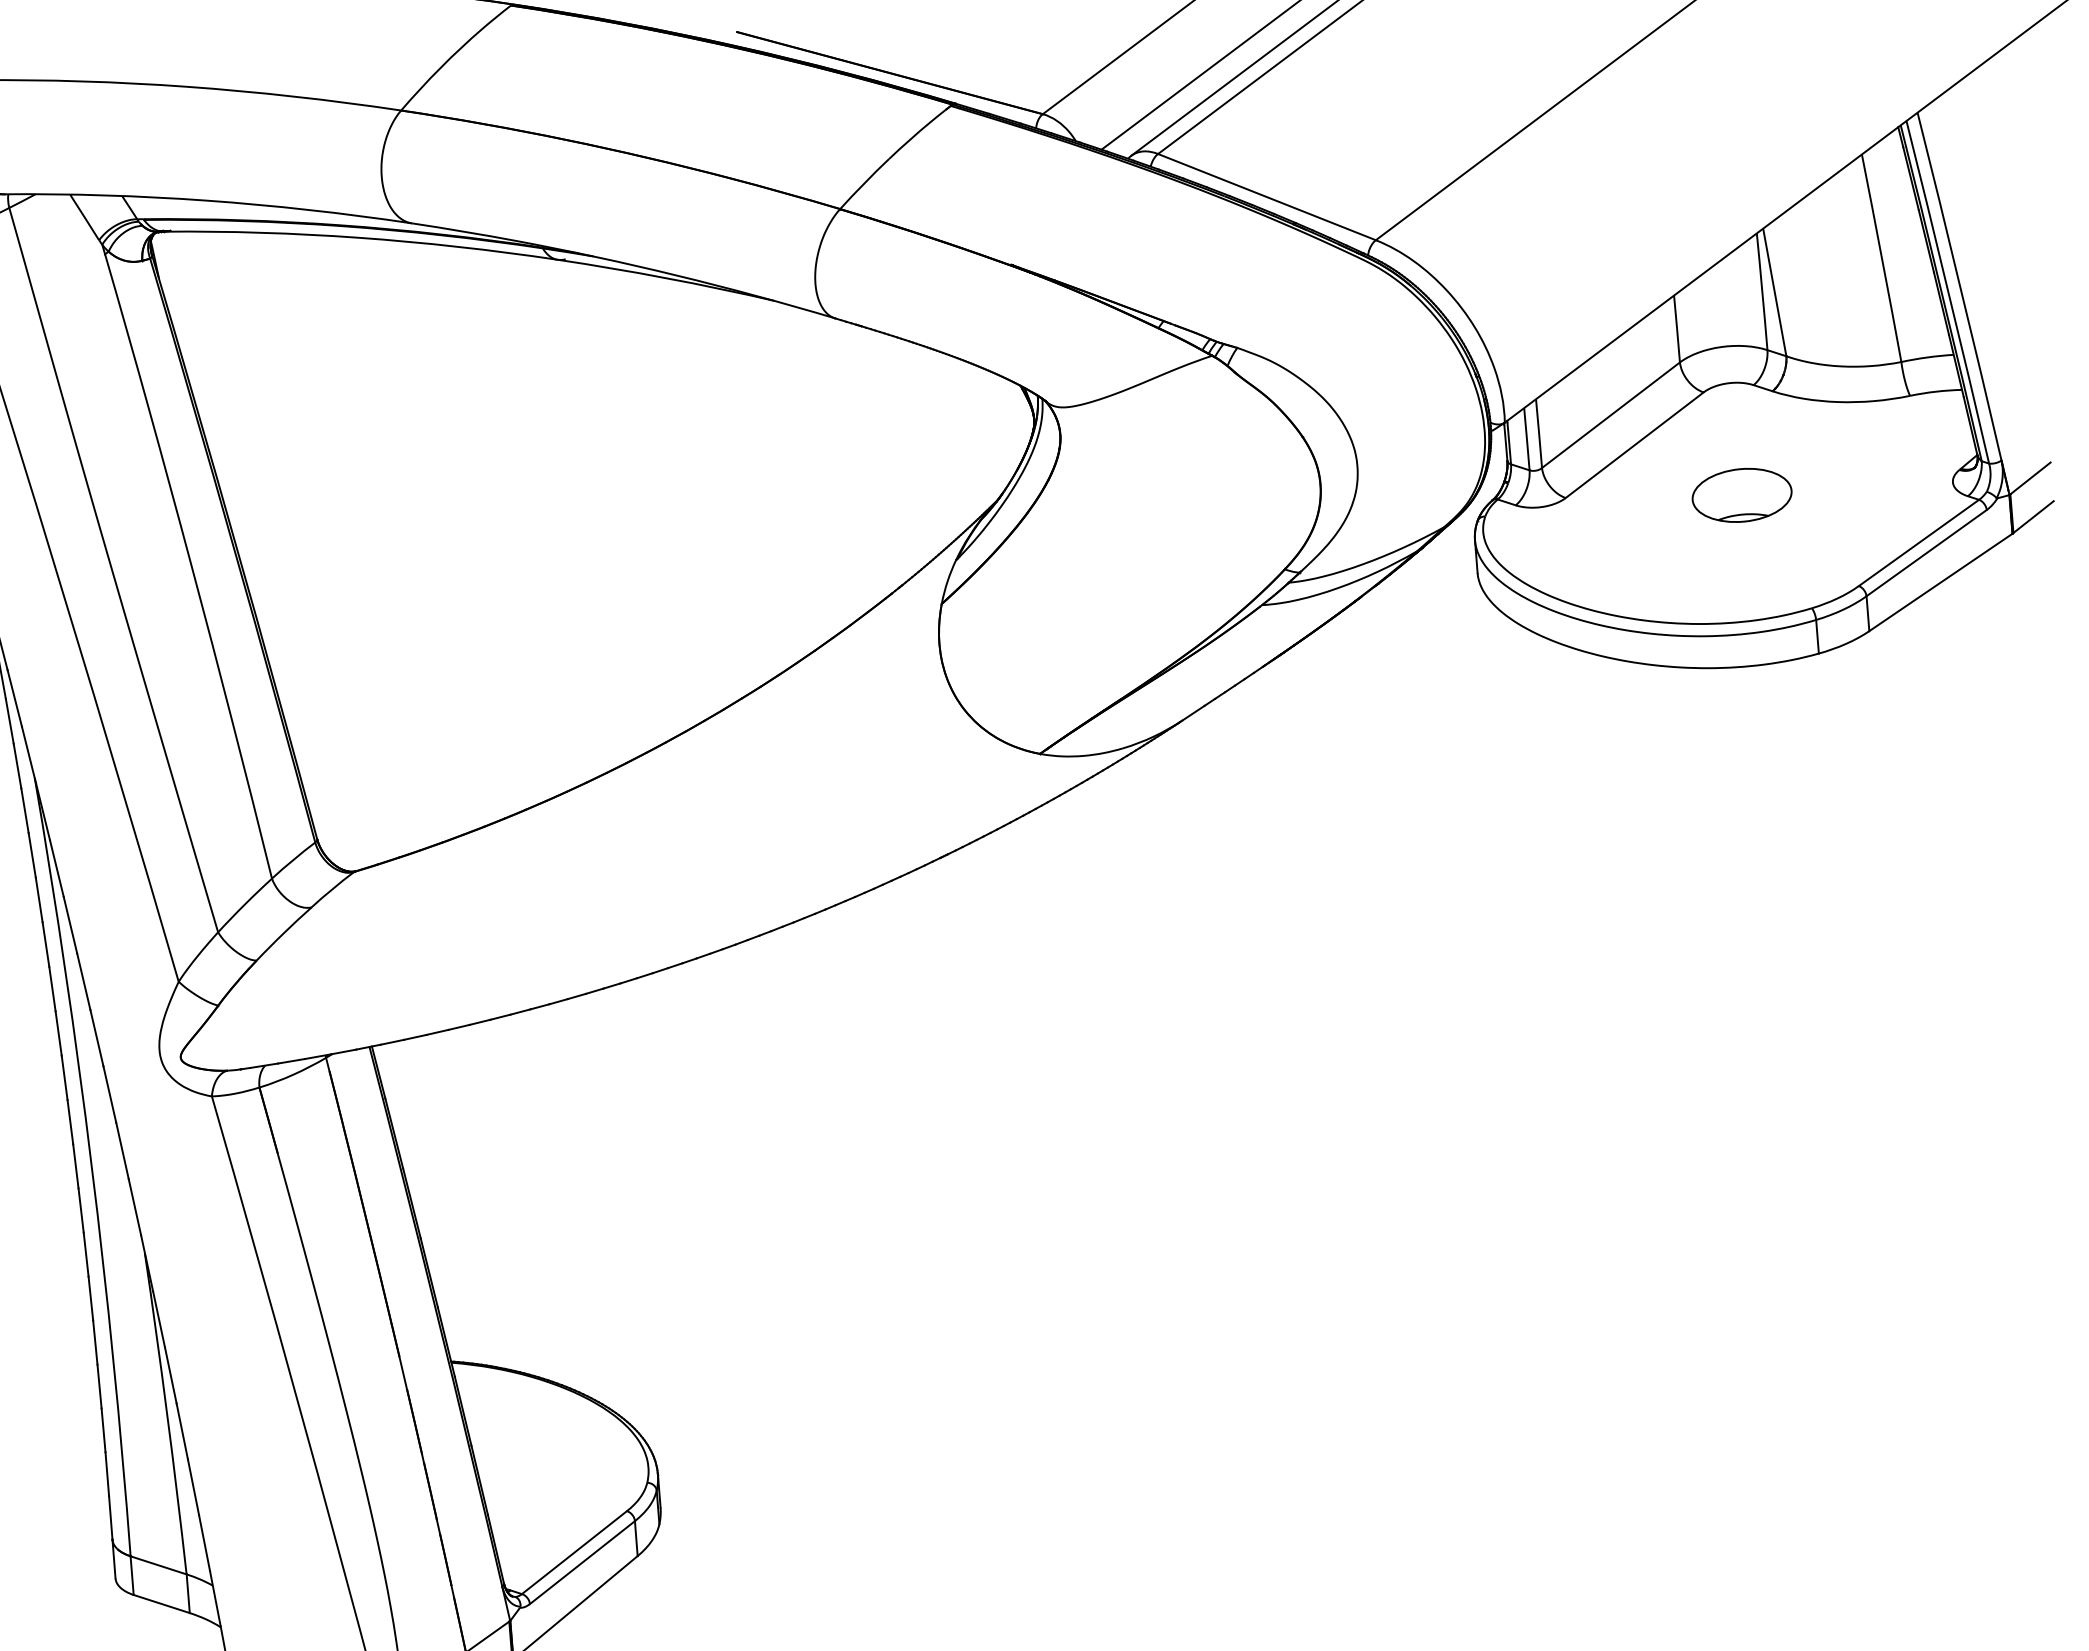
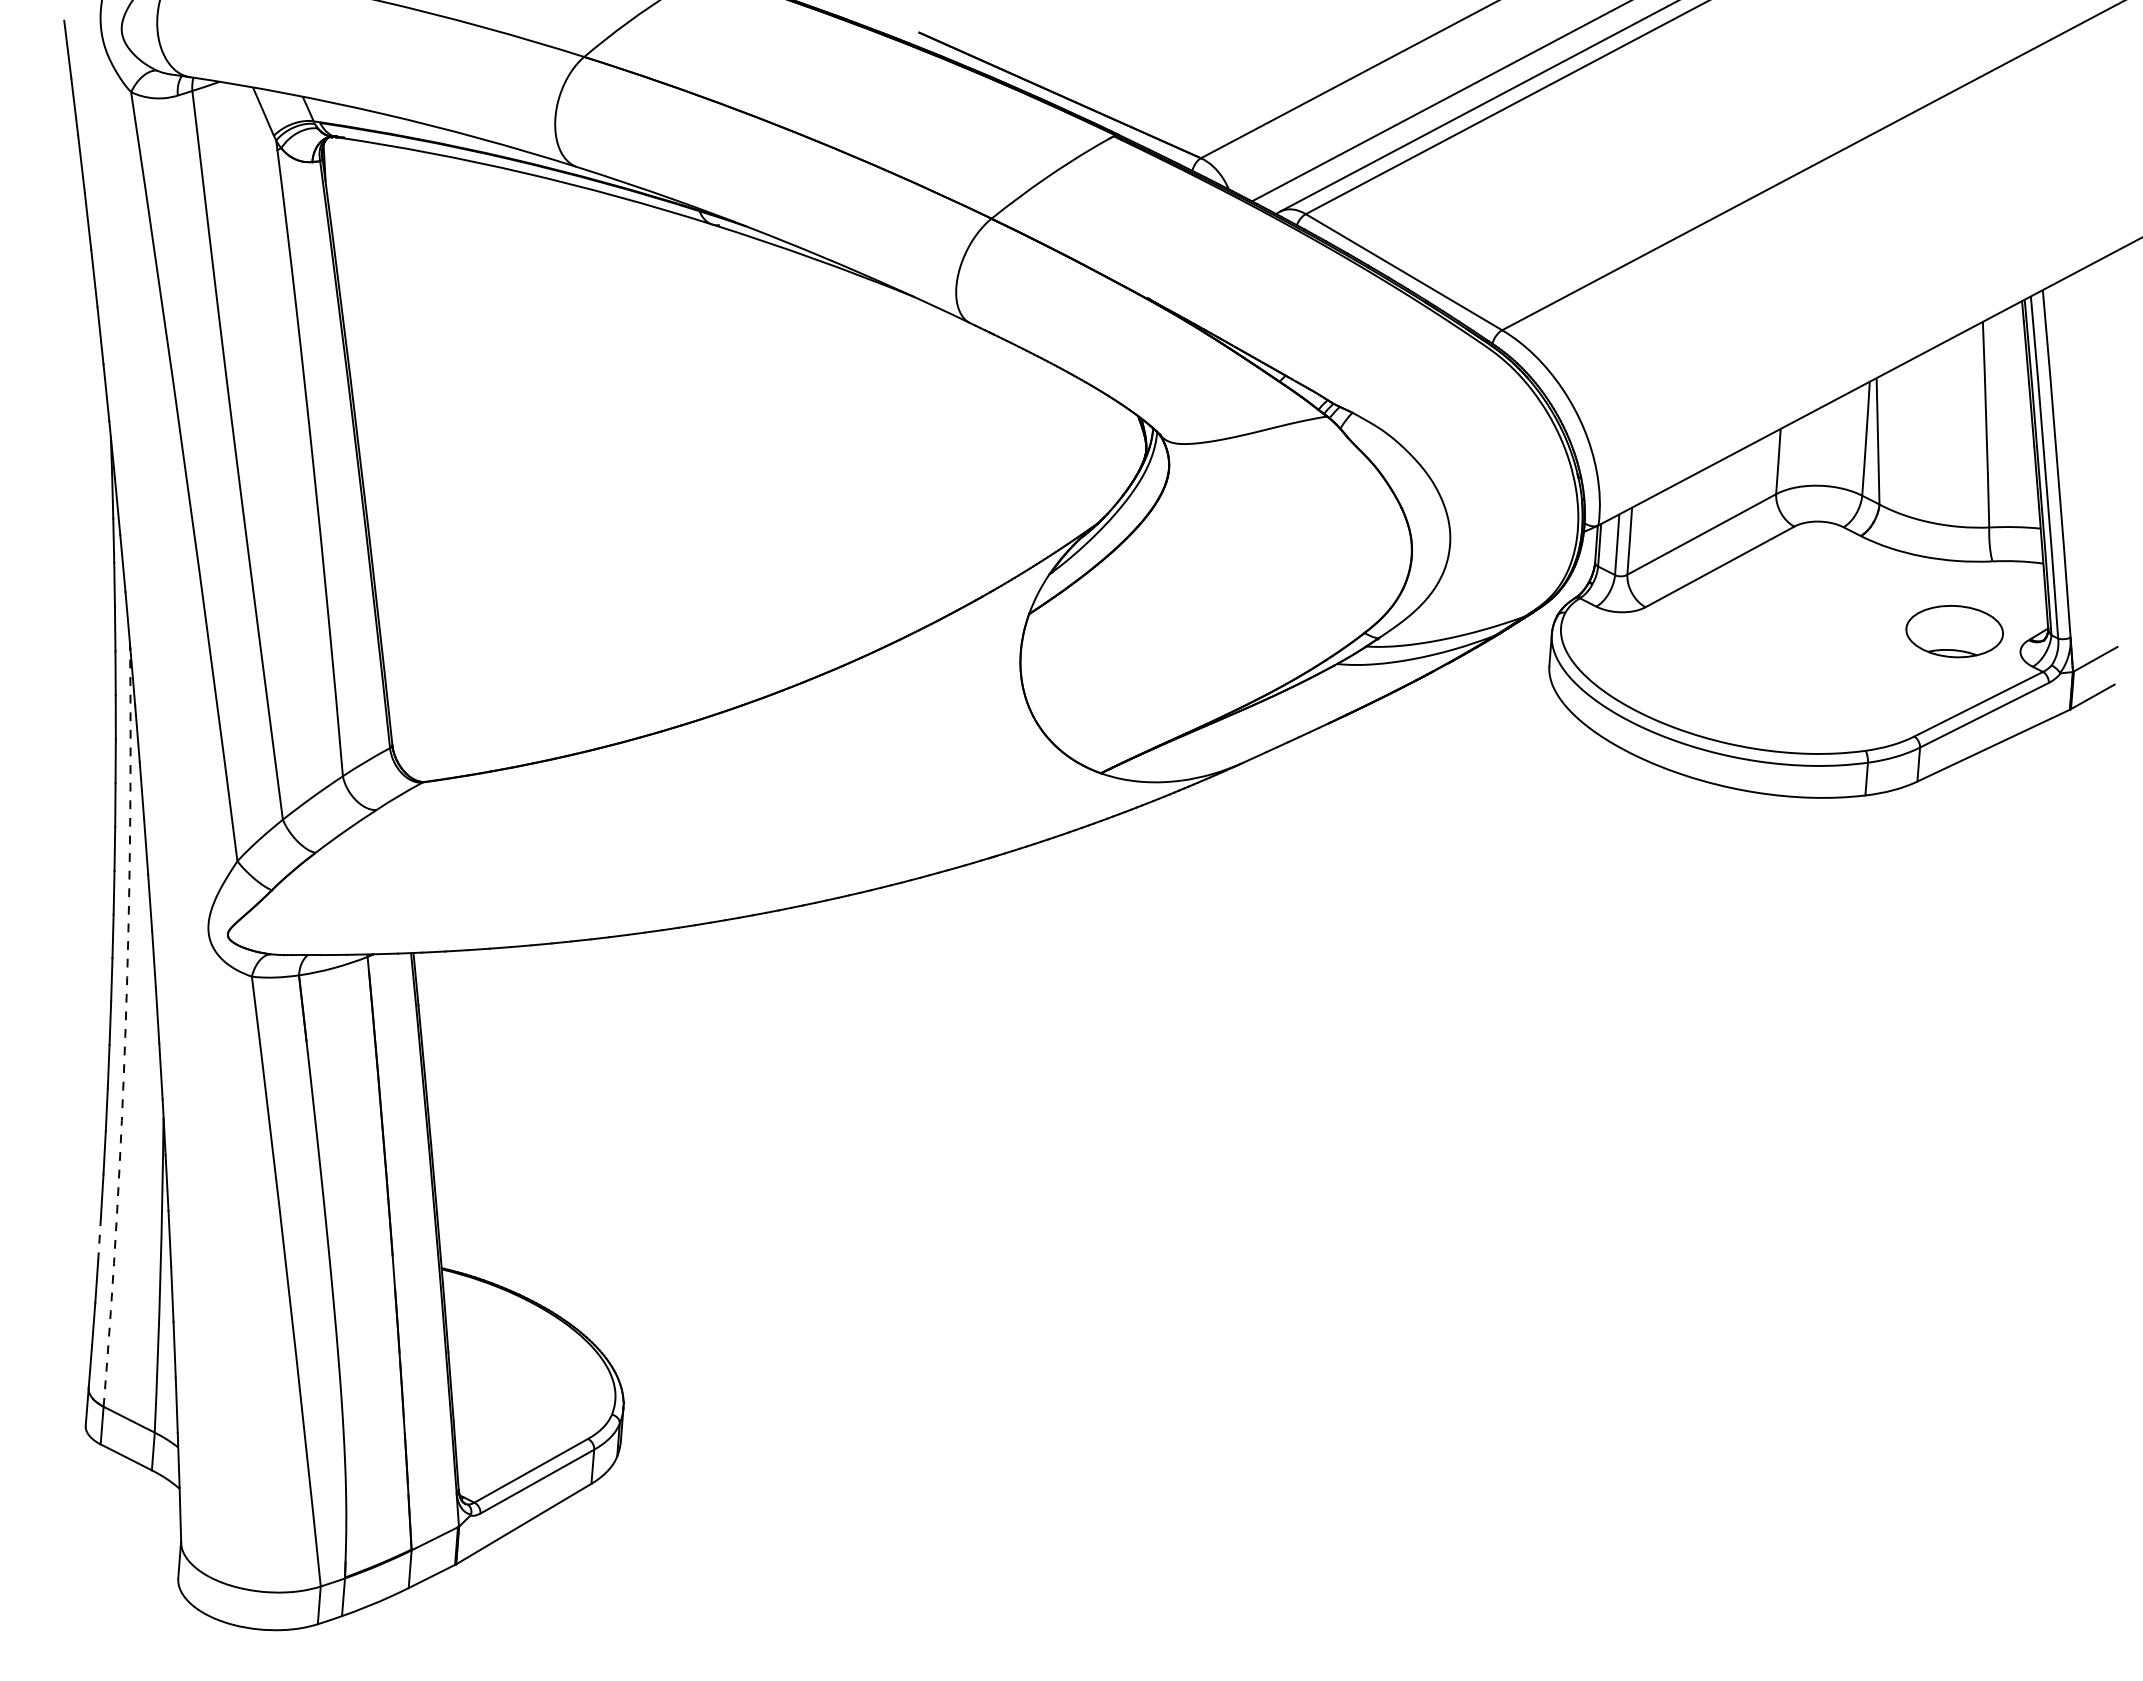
part: (1741, 495) -> (1954, 631), moved
arc: (91, 1166) -> (125, 1025), solid -> dashed
line: (99, 1387) -> (99, 1239), solid -> dashed

